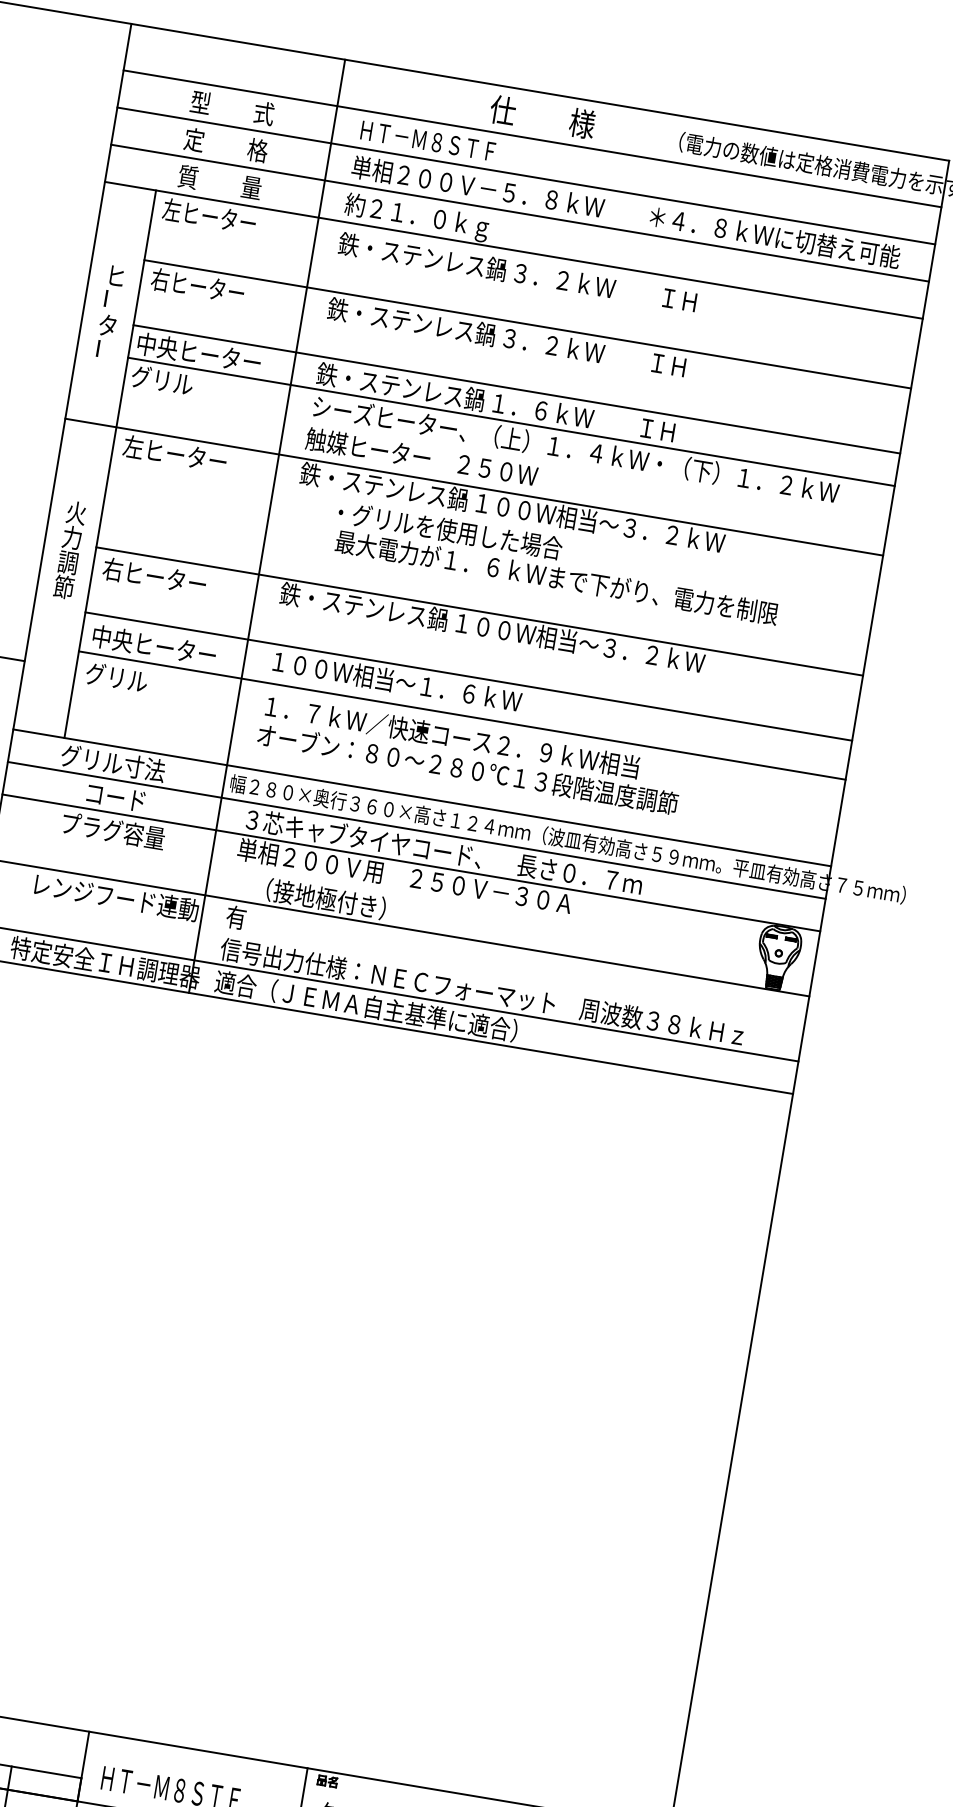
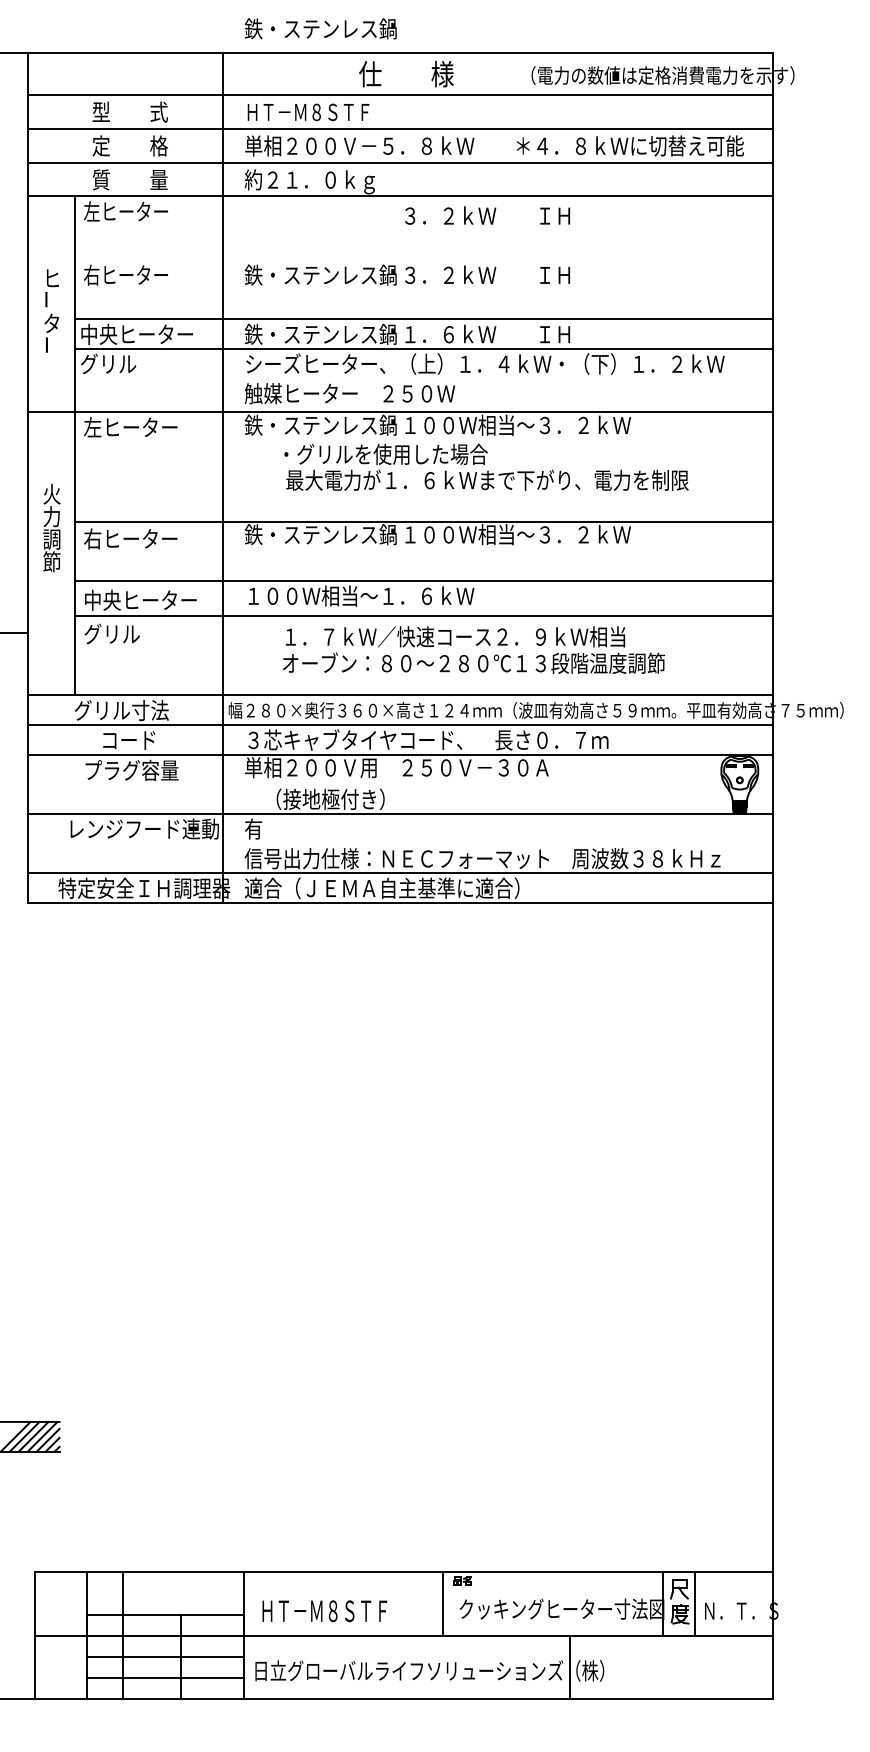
text: (422, 256) -> (320, 28), moved
line: (527, 324) -> (423, 260), removed
text: (471, 754) -> (474, 649), moved

